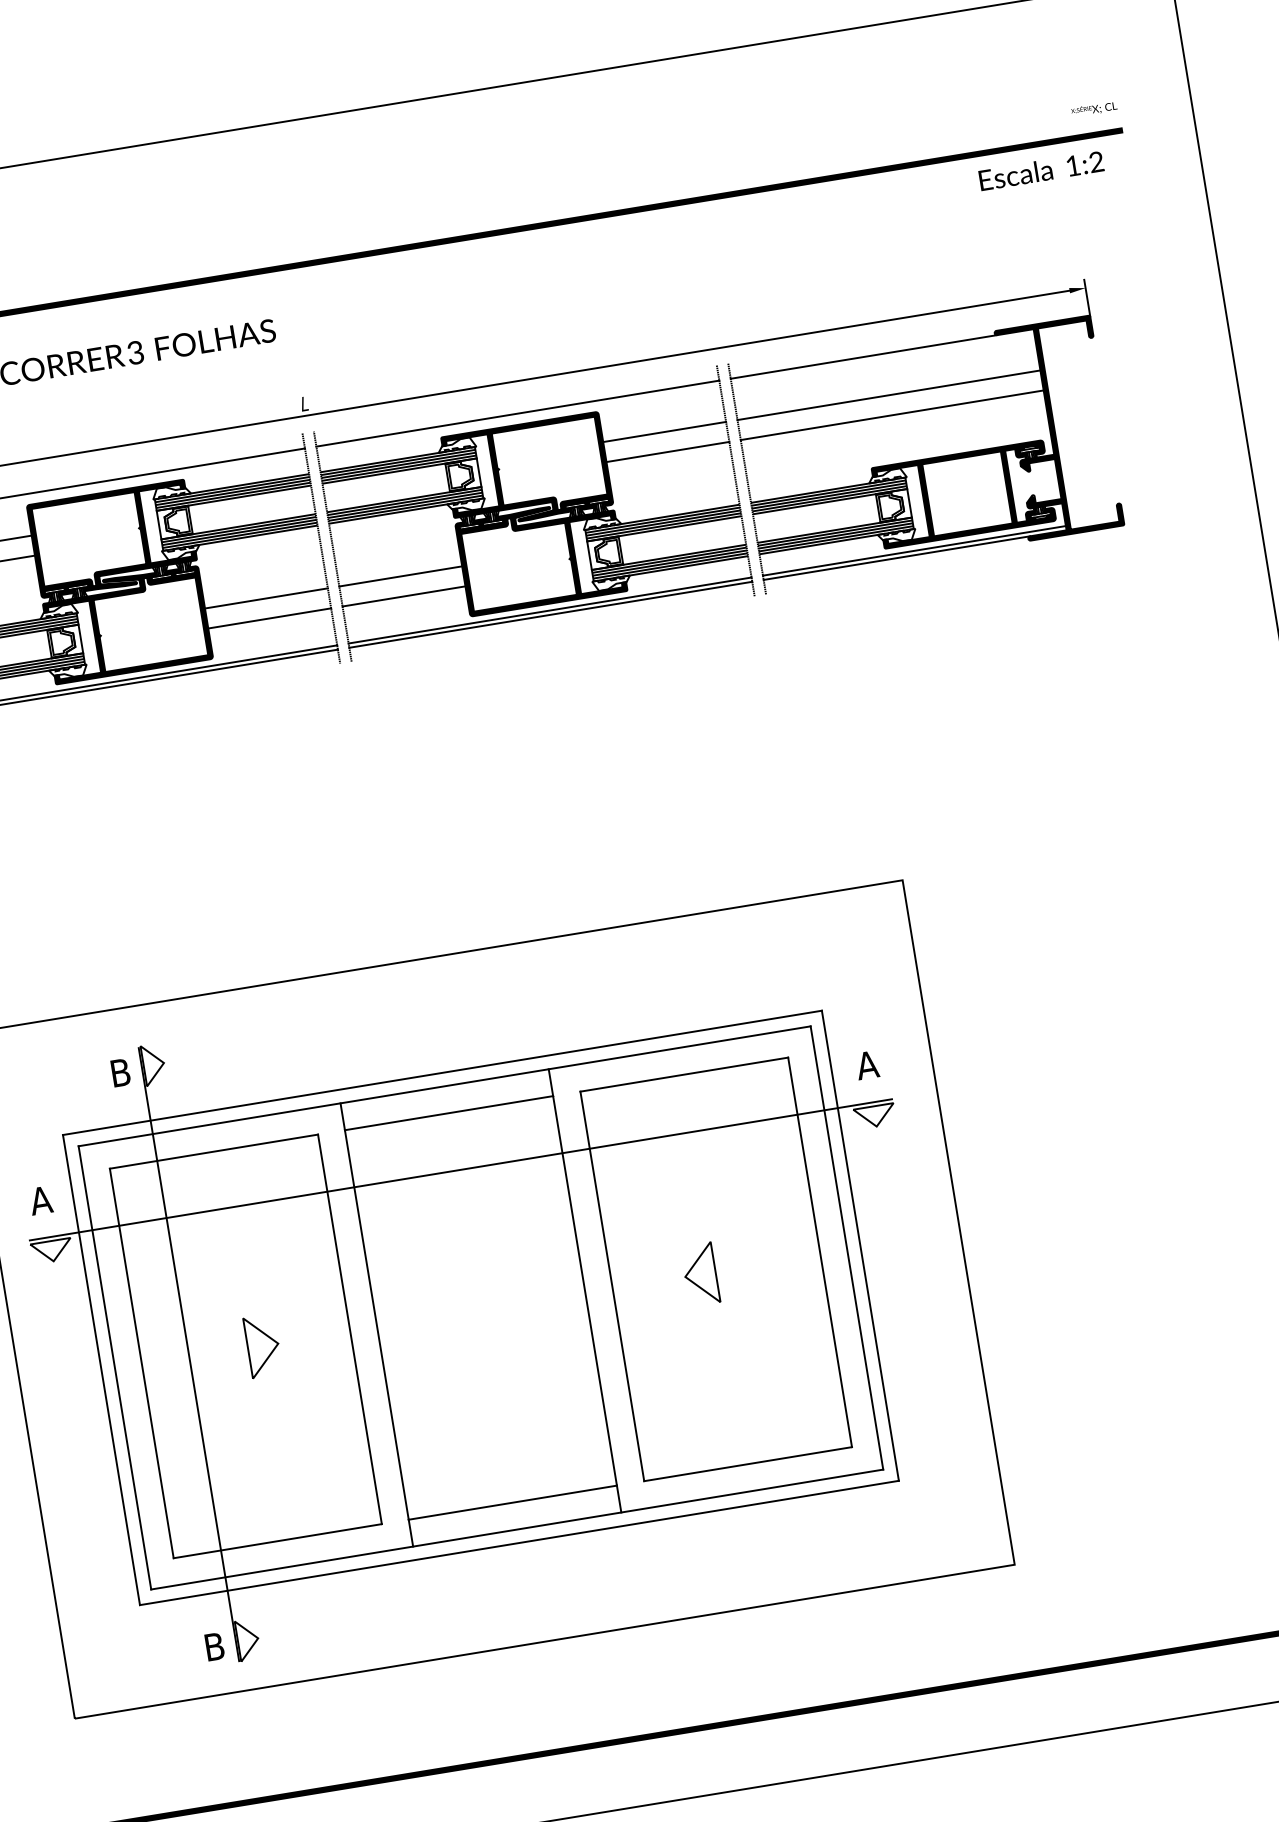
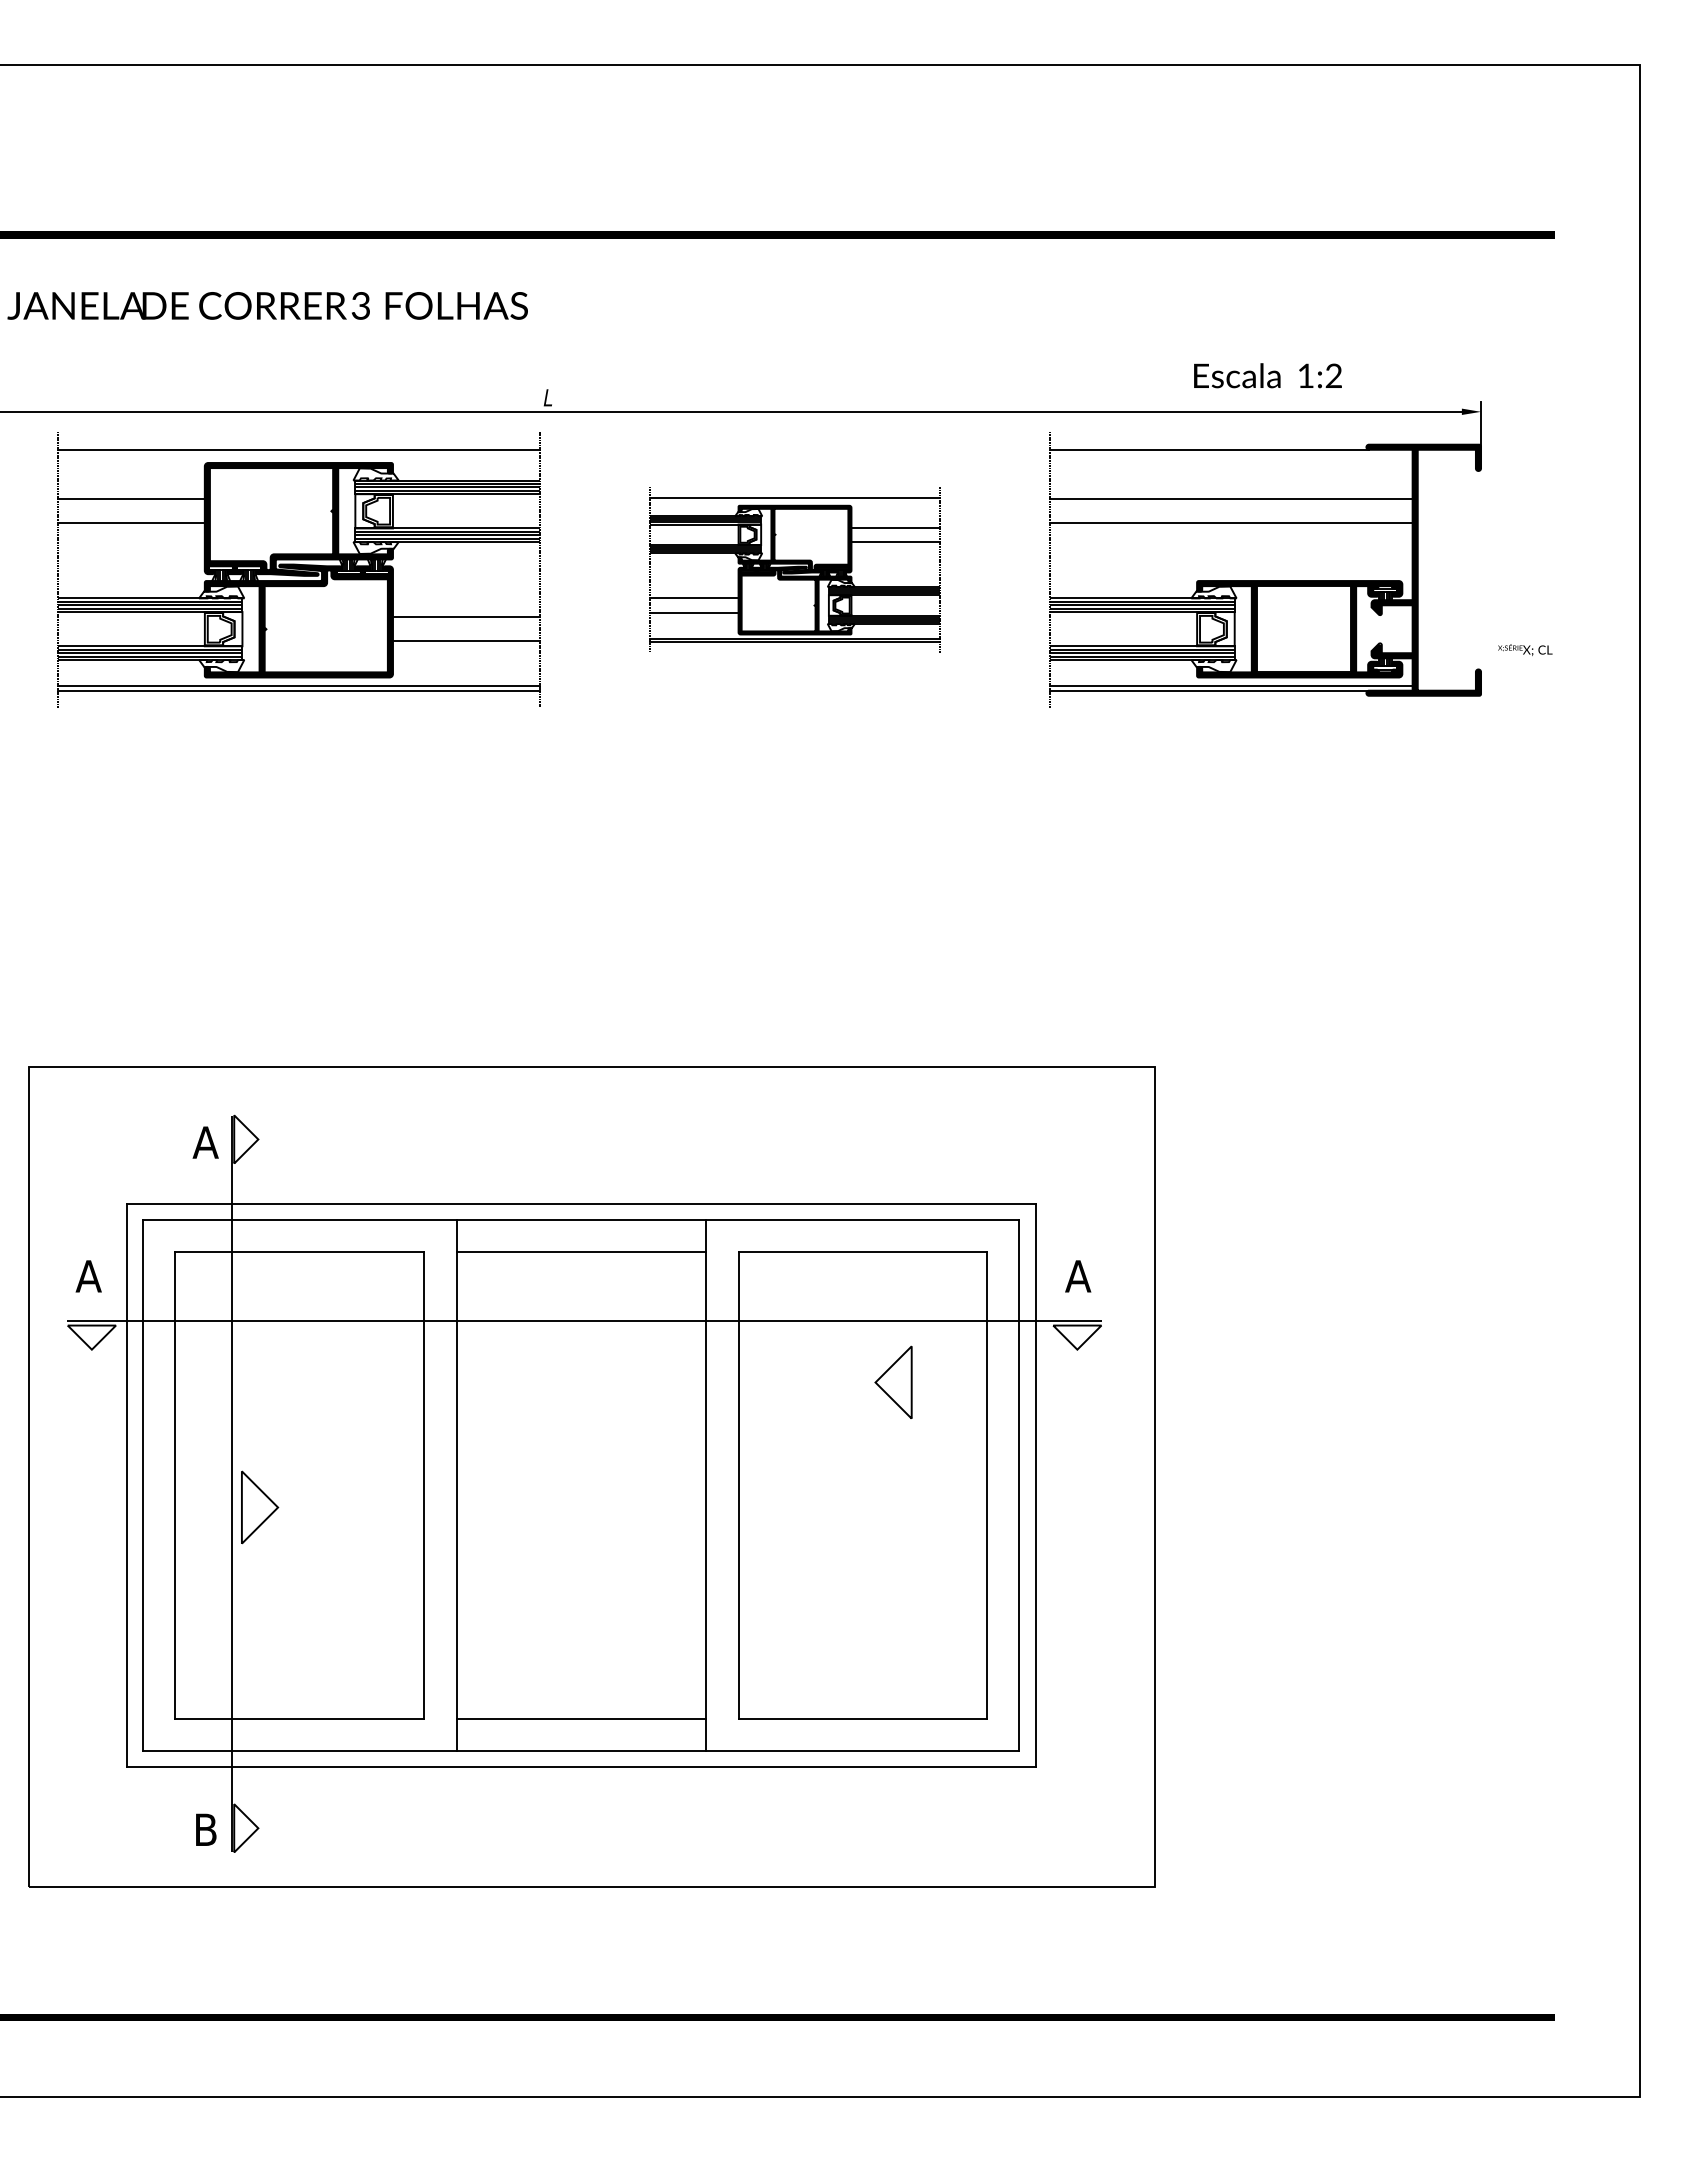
text: (1094, 108) -> (1525, 649), moved
text: (1041, 170) -> (1267, 375), moved
part: (533, 513) -> (794, 569), size x0.6
text: (120, 1072) -> (205, 1142), B -> A
part: (700, 1273) -> (893, 1381), moved
part: (263, 1346) -> (260, 1507), moved

